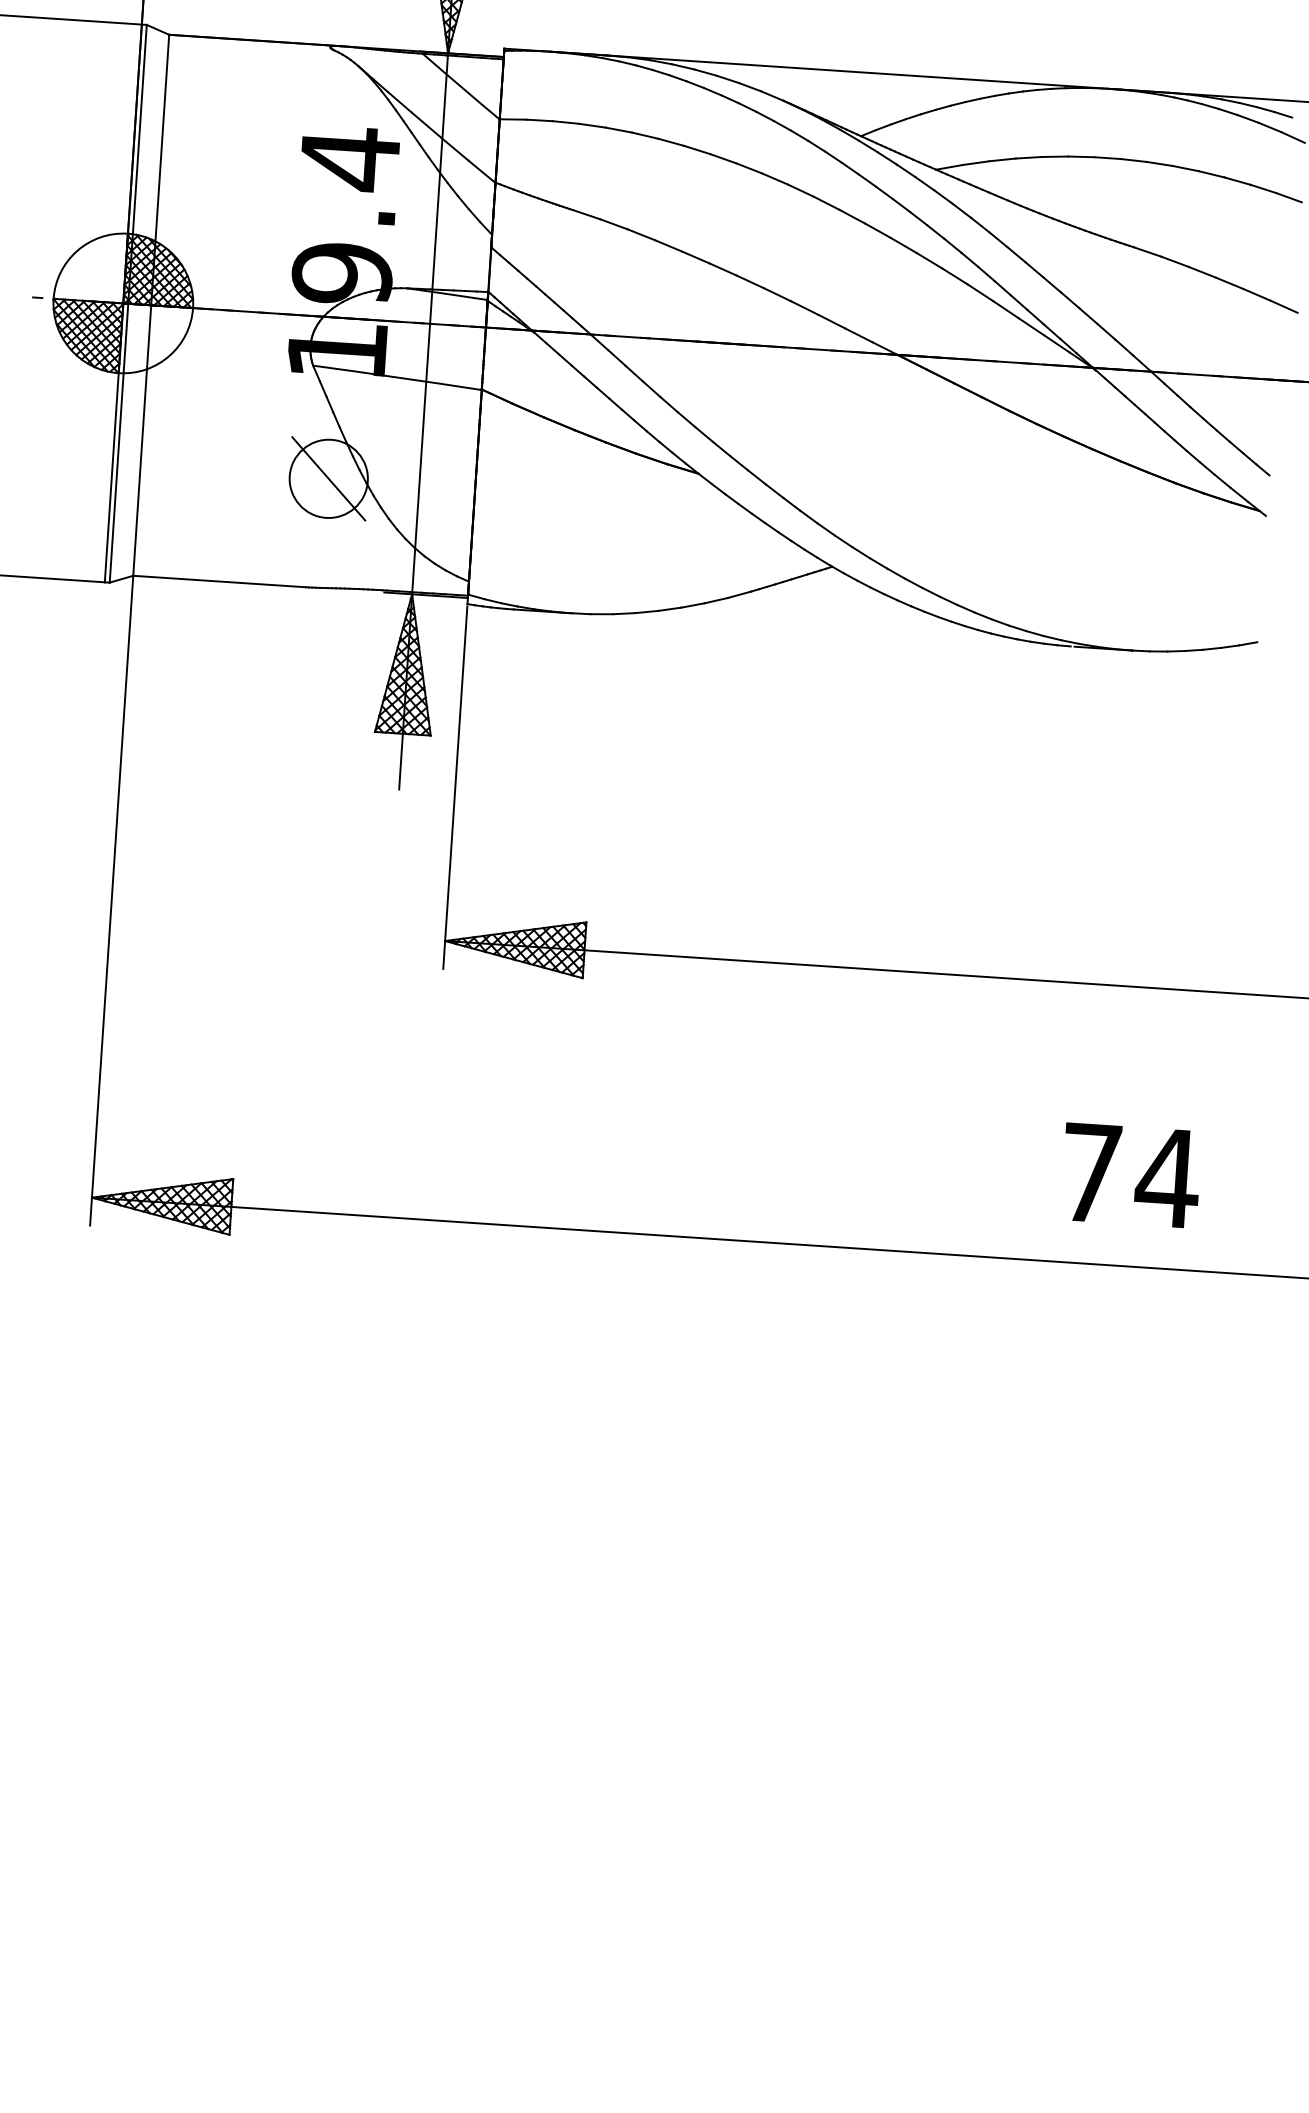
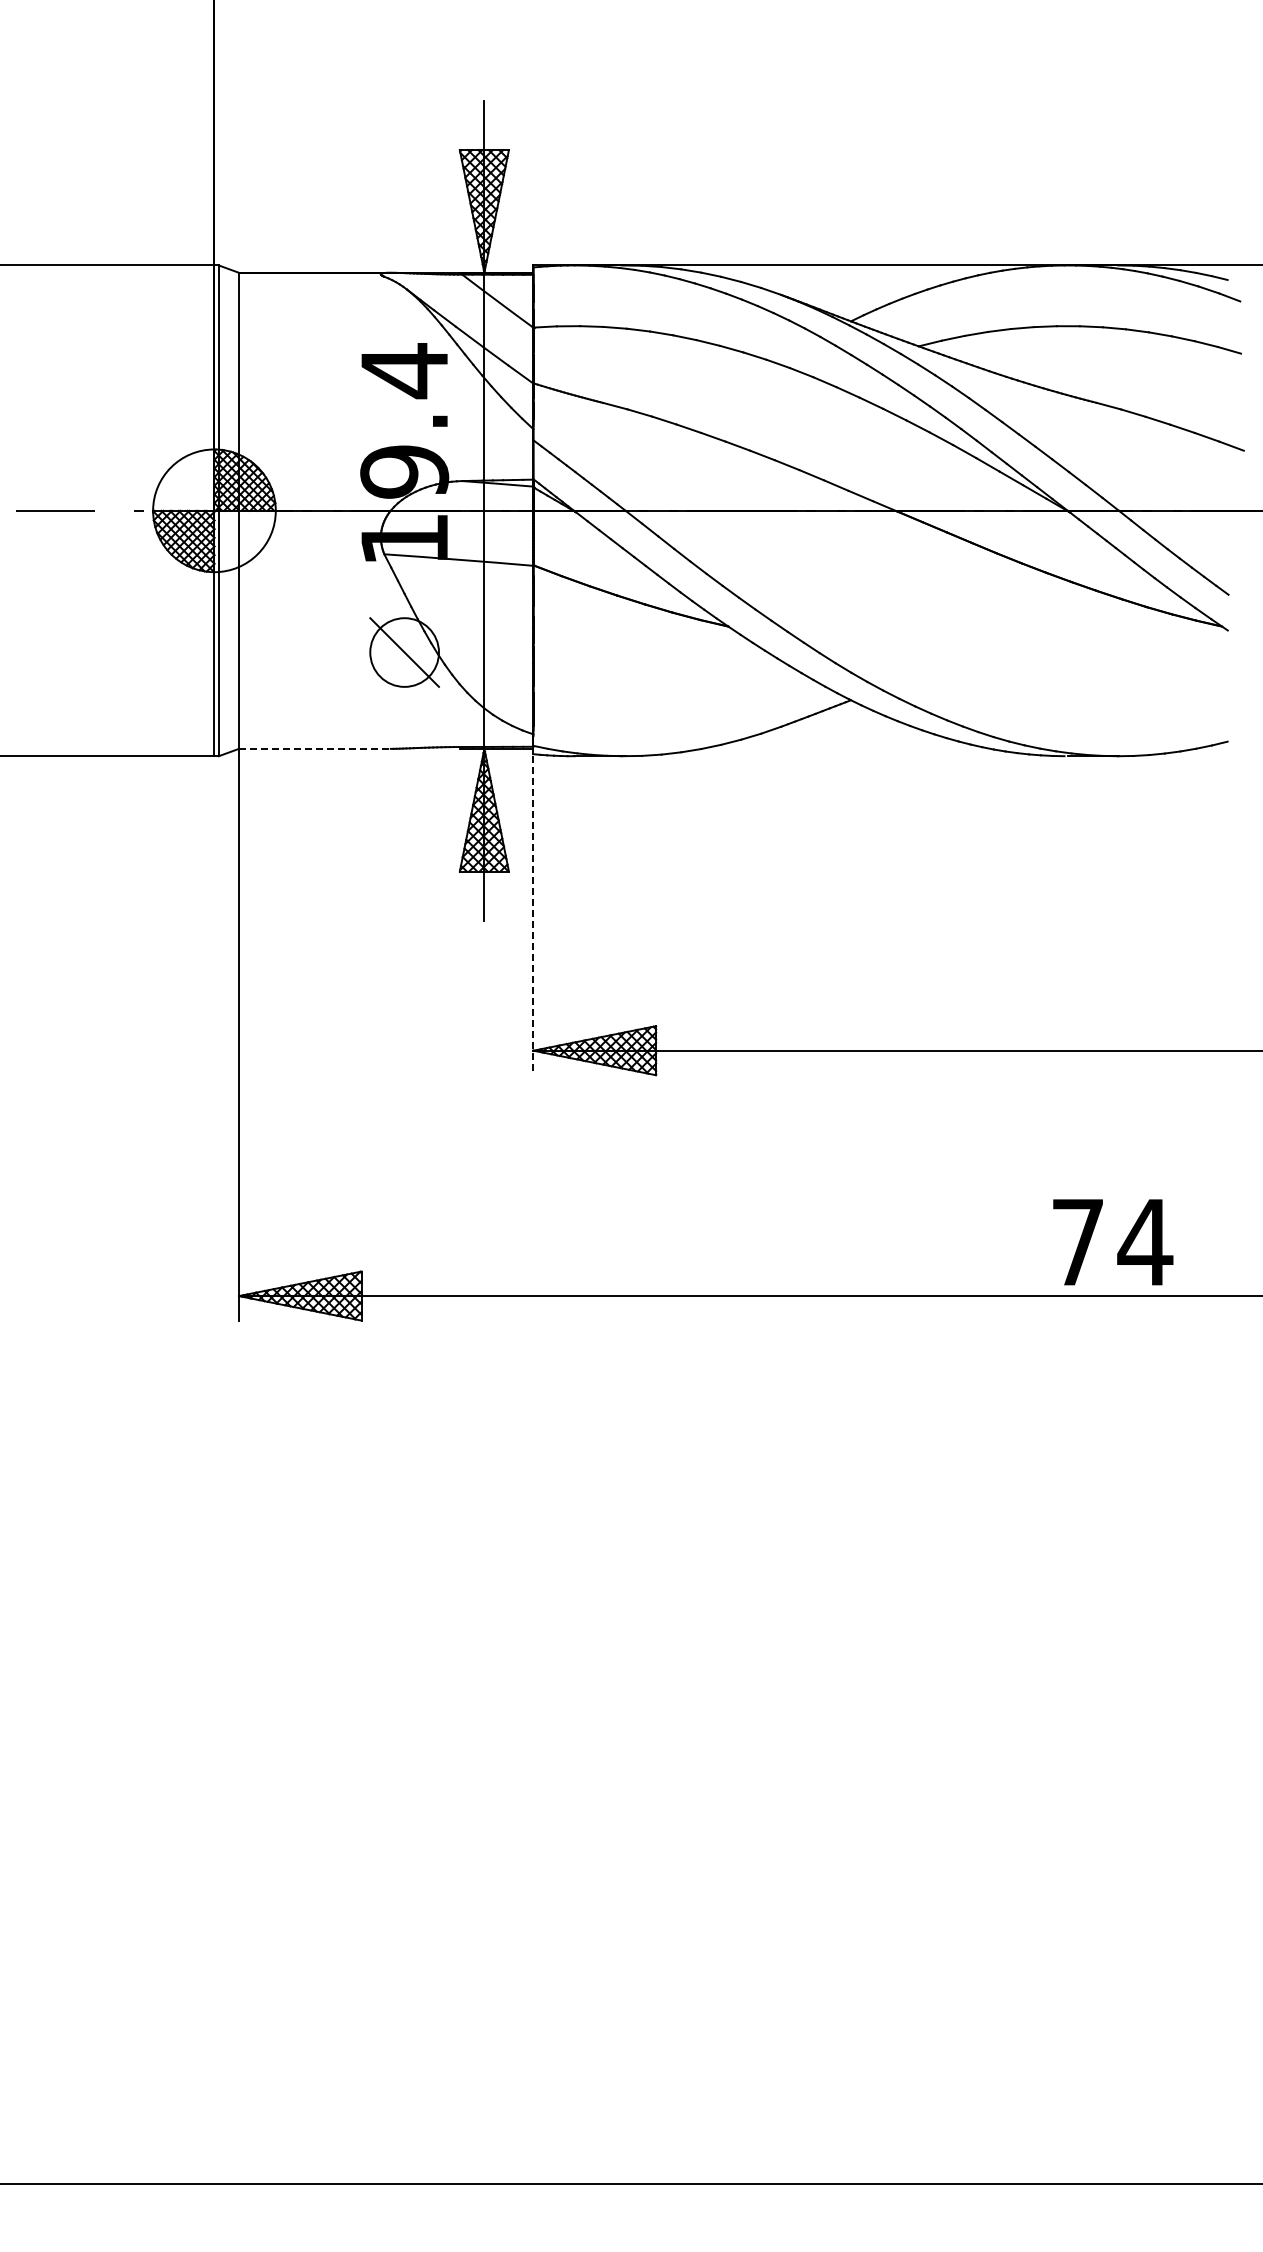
line: (219, 581) -> (314, 748), solid -> dashed
line: (455, 787) -> (533, 915), solid -> dashed
text: (1131, 1175) -> (1113, 1242), moved

